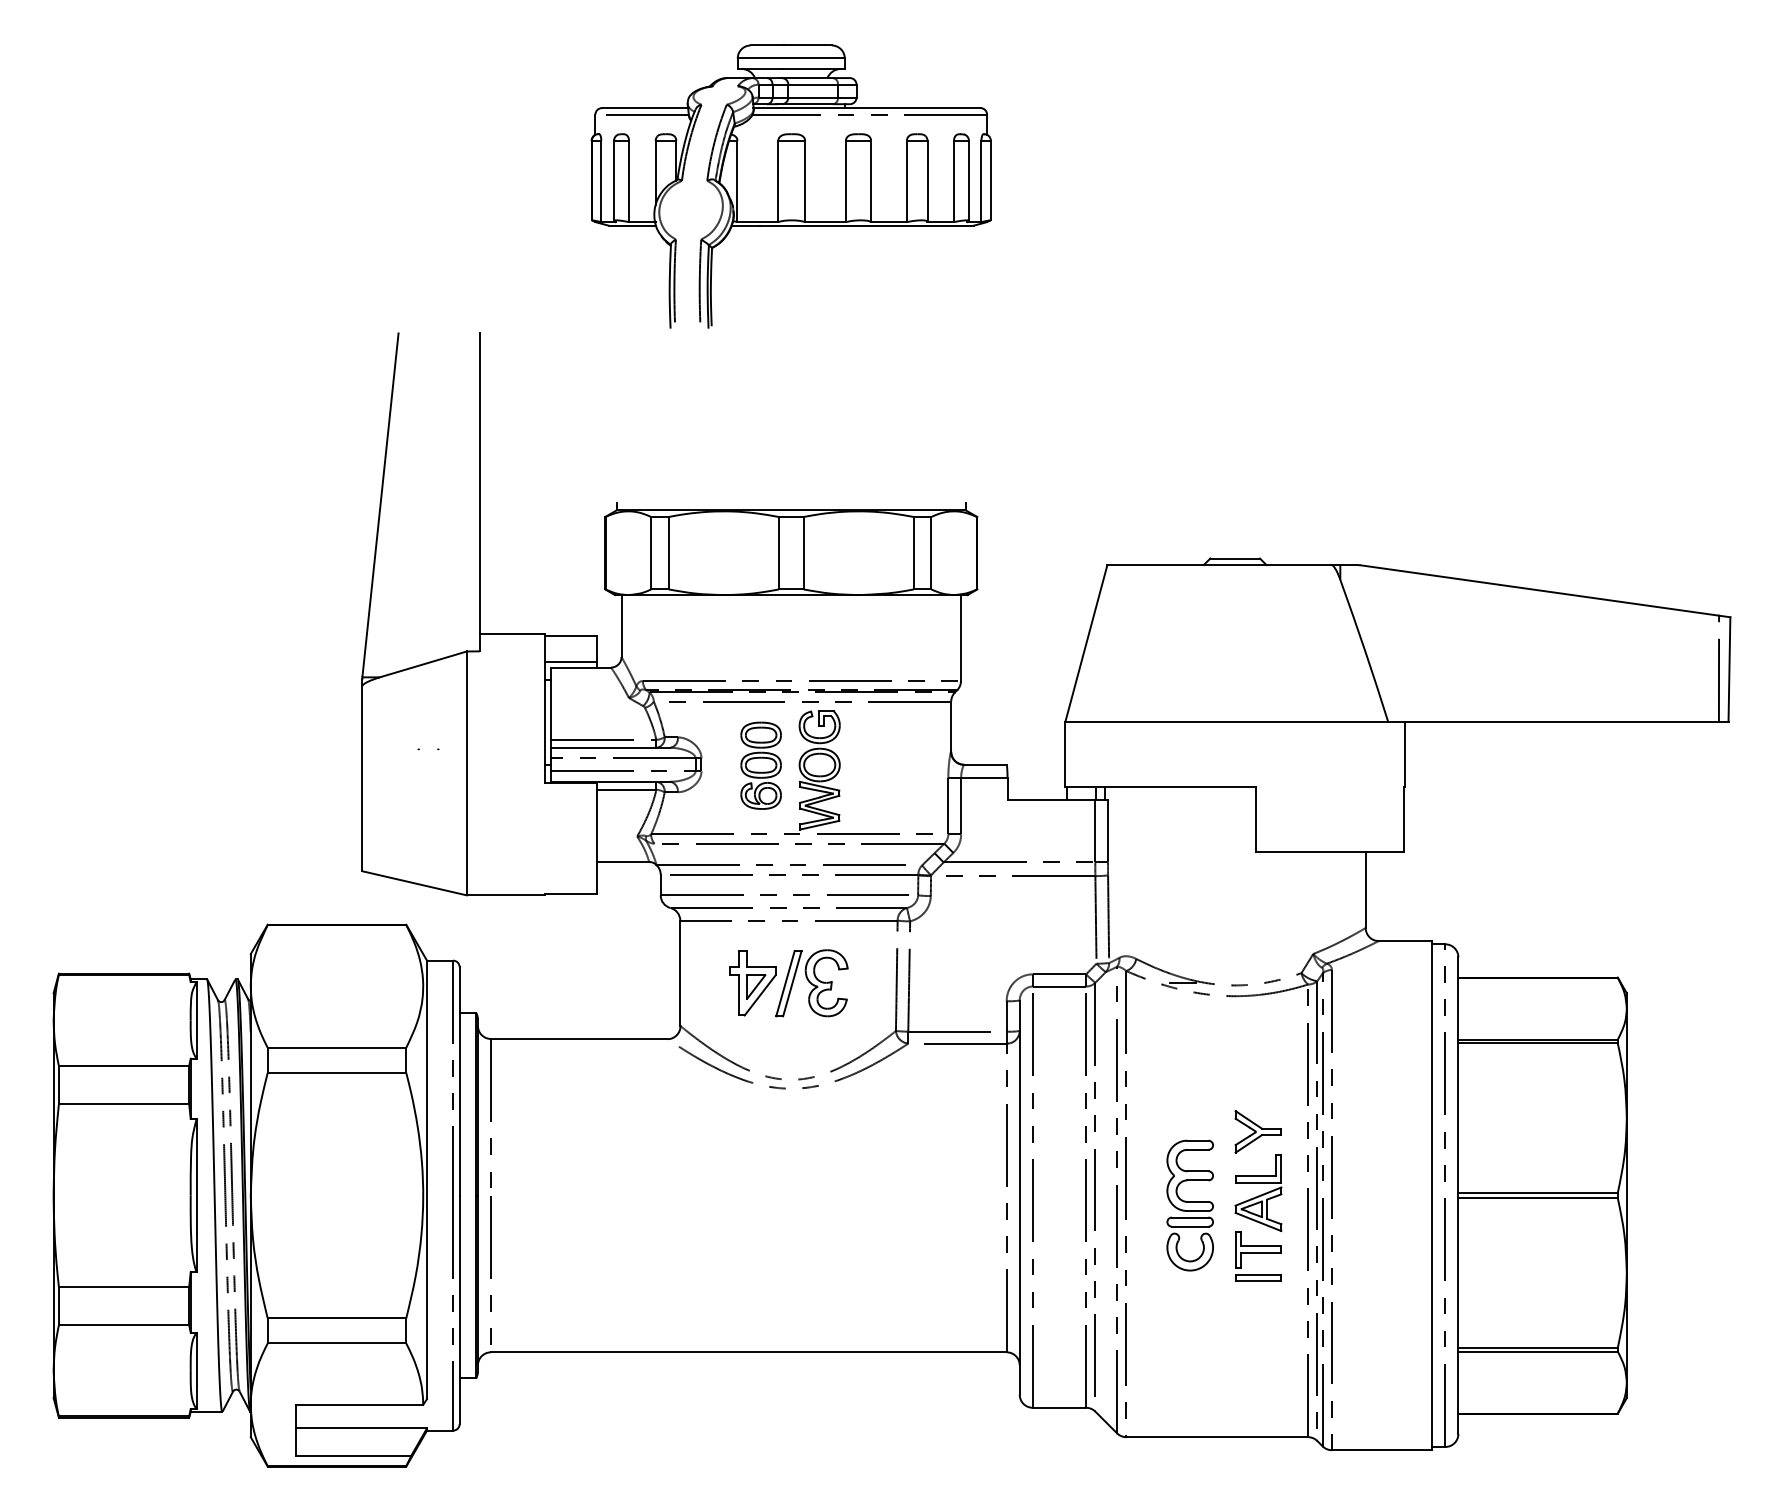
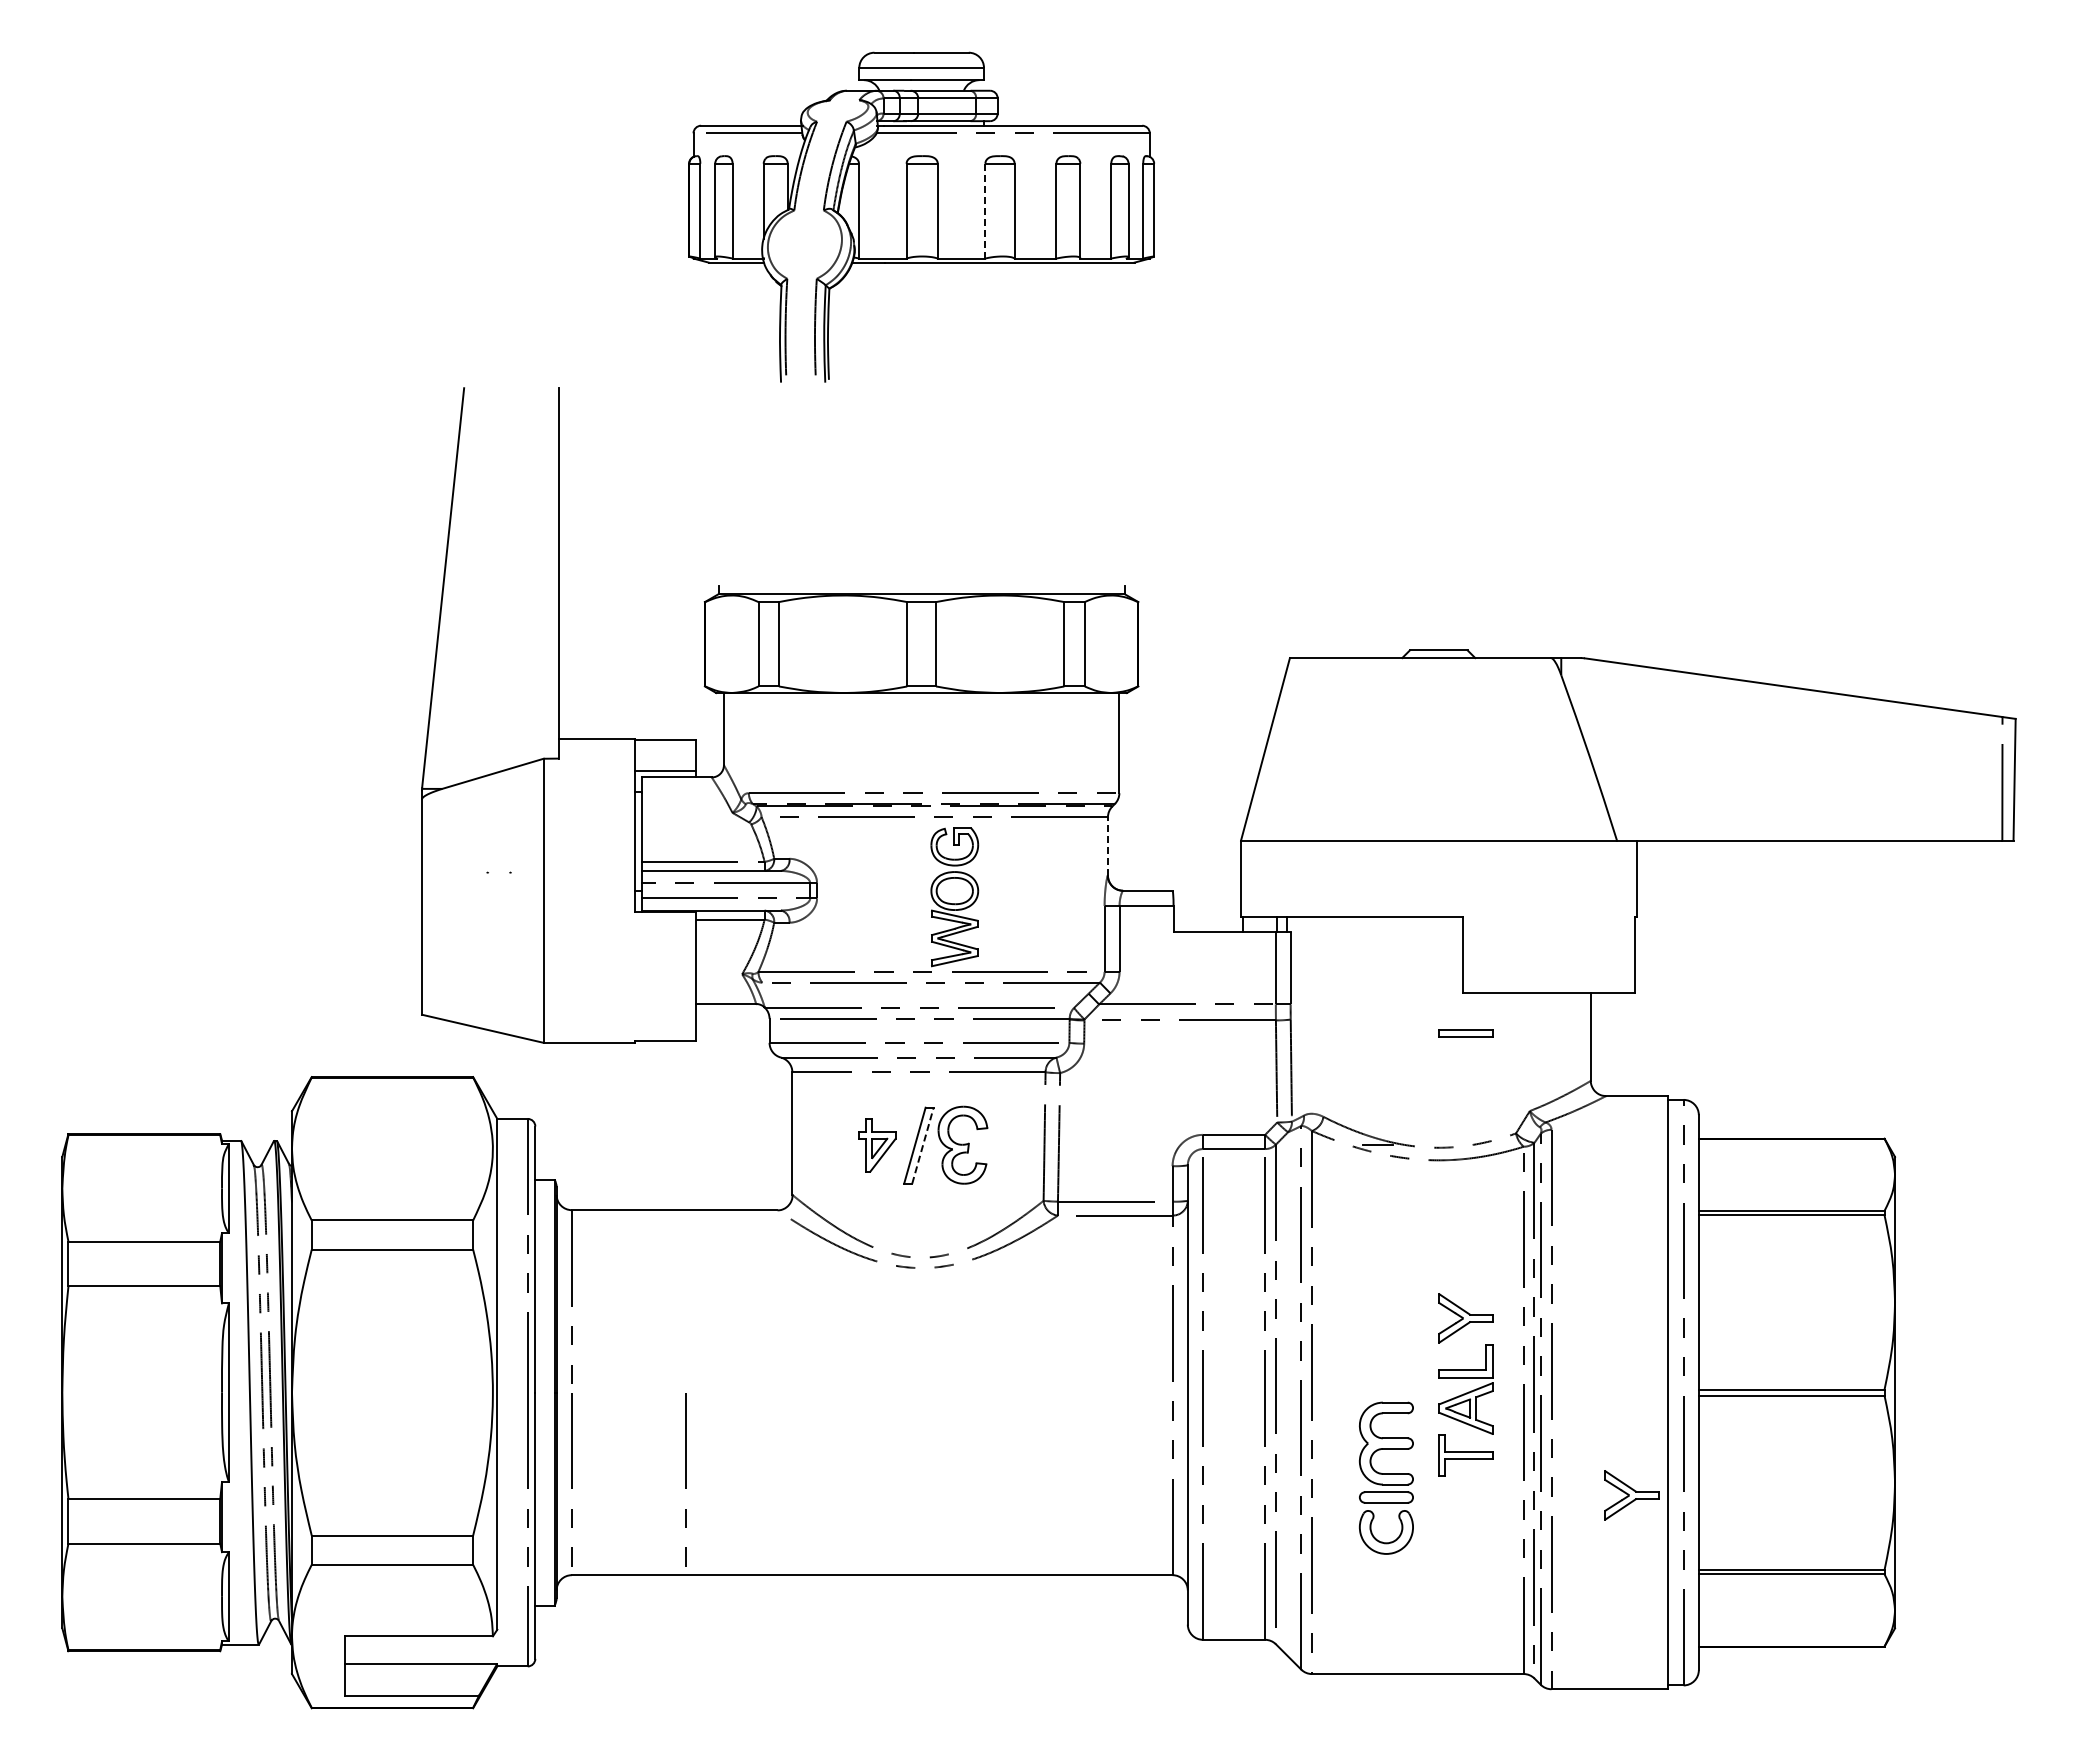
line: (846, 181) -> (985, 211), solid -> dashed
line: (950, 725) -> (1107, 845), solid -> dashed
part: (761, 765) -> (886, 891), removed
part: (753, 983) -> (877, 1145), size x0.7
line: (791, 983) -> (922, 1145), solid -> dashed
part: (1189, 1204) -> (1385, 1477), moved
line: (588, 1270) -> (685, 1479), added
part: (1258, 1277) -> (1465, 1033), moved
part: (1400, 1283) -> (1631, 1495), added

